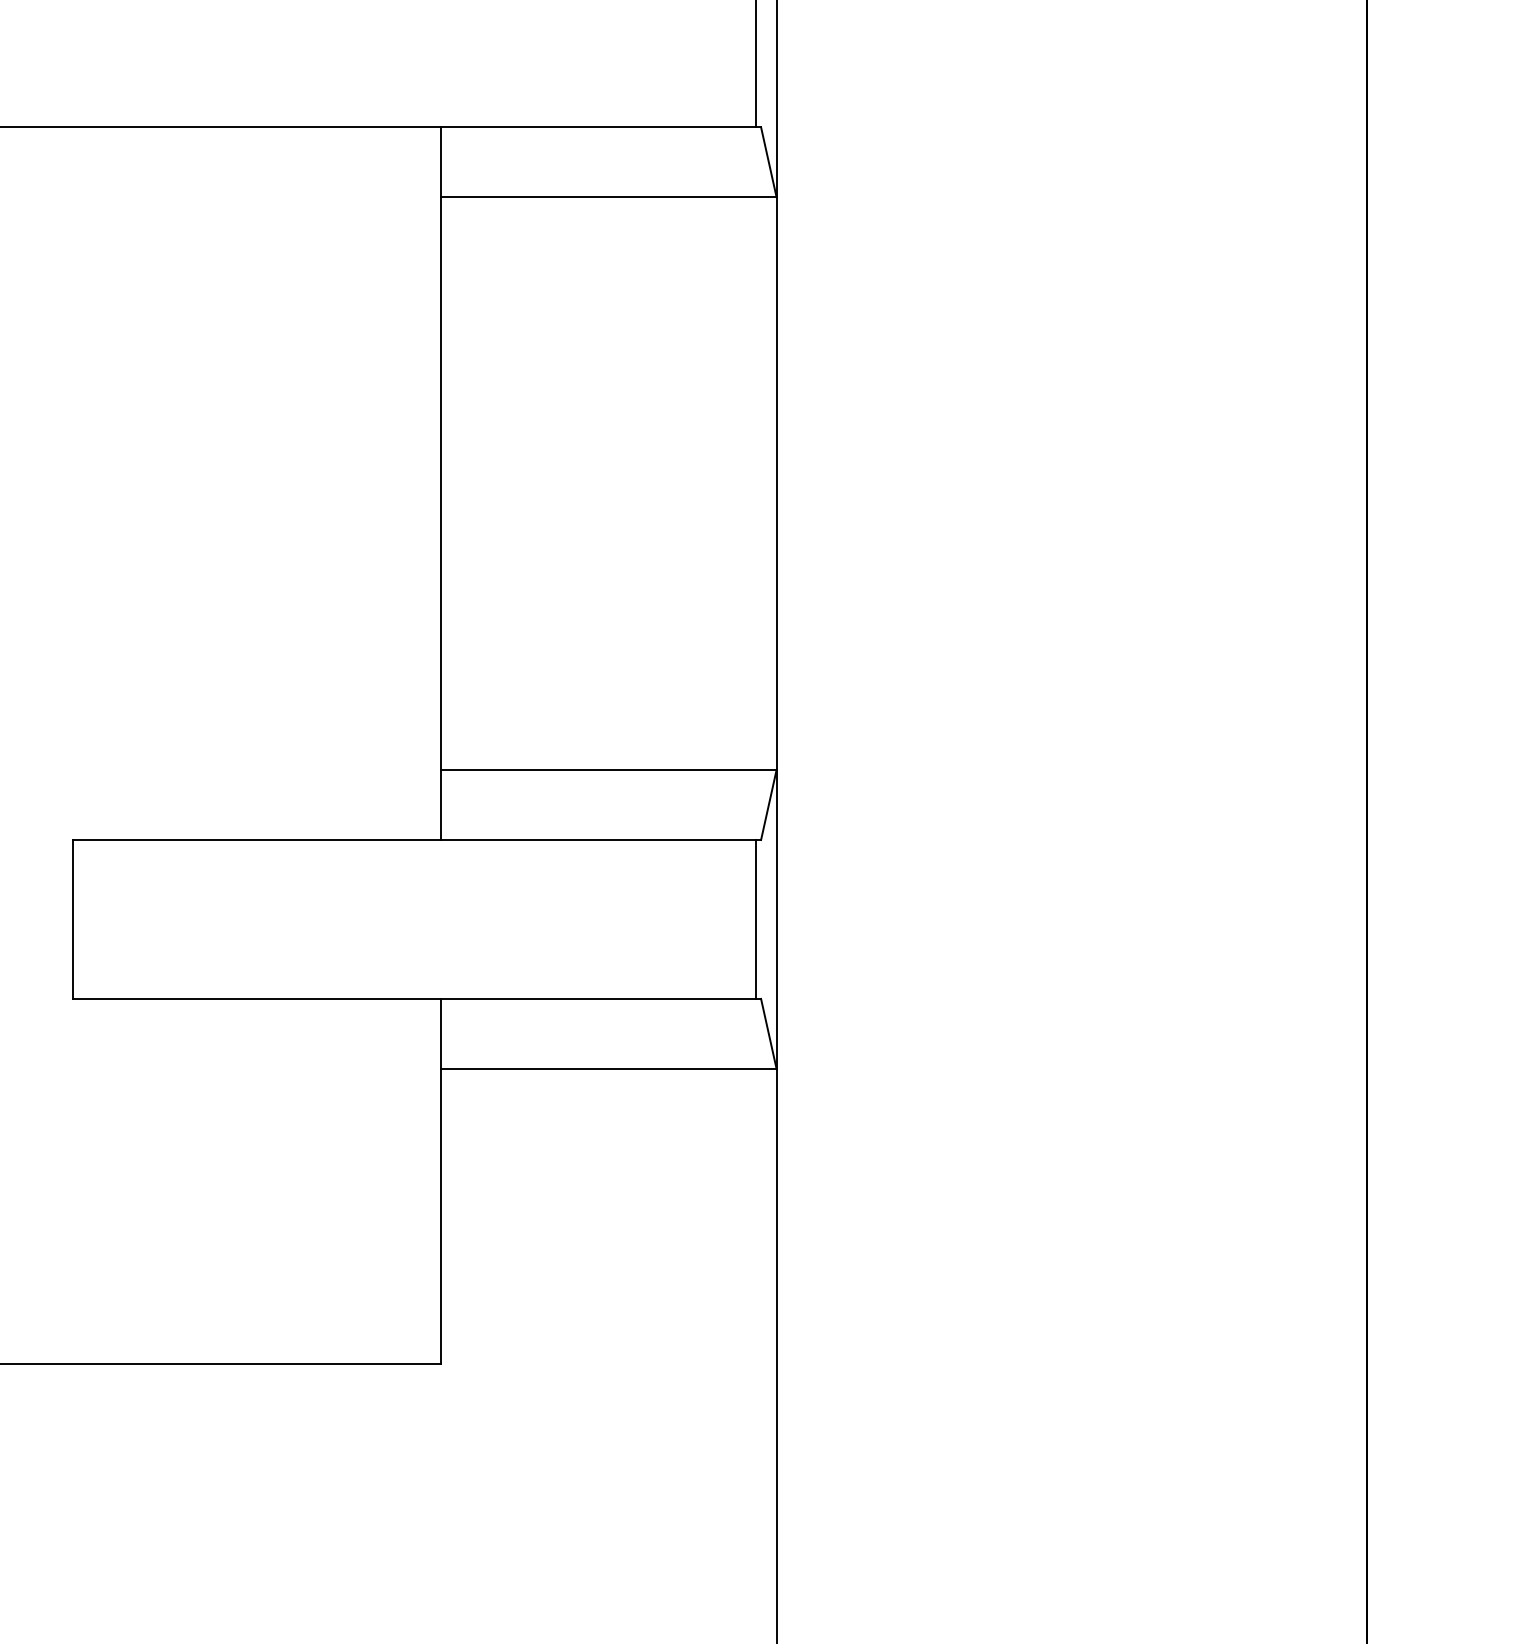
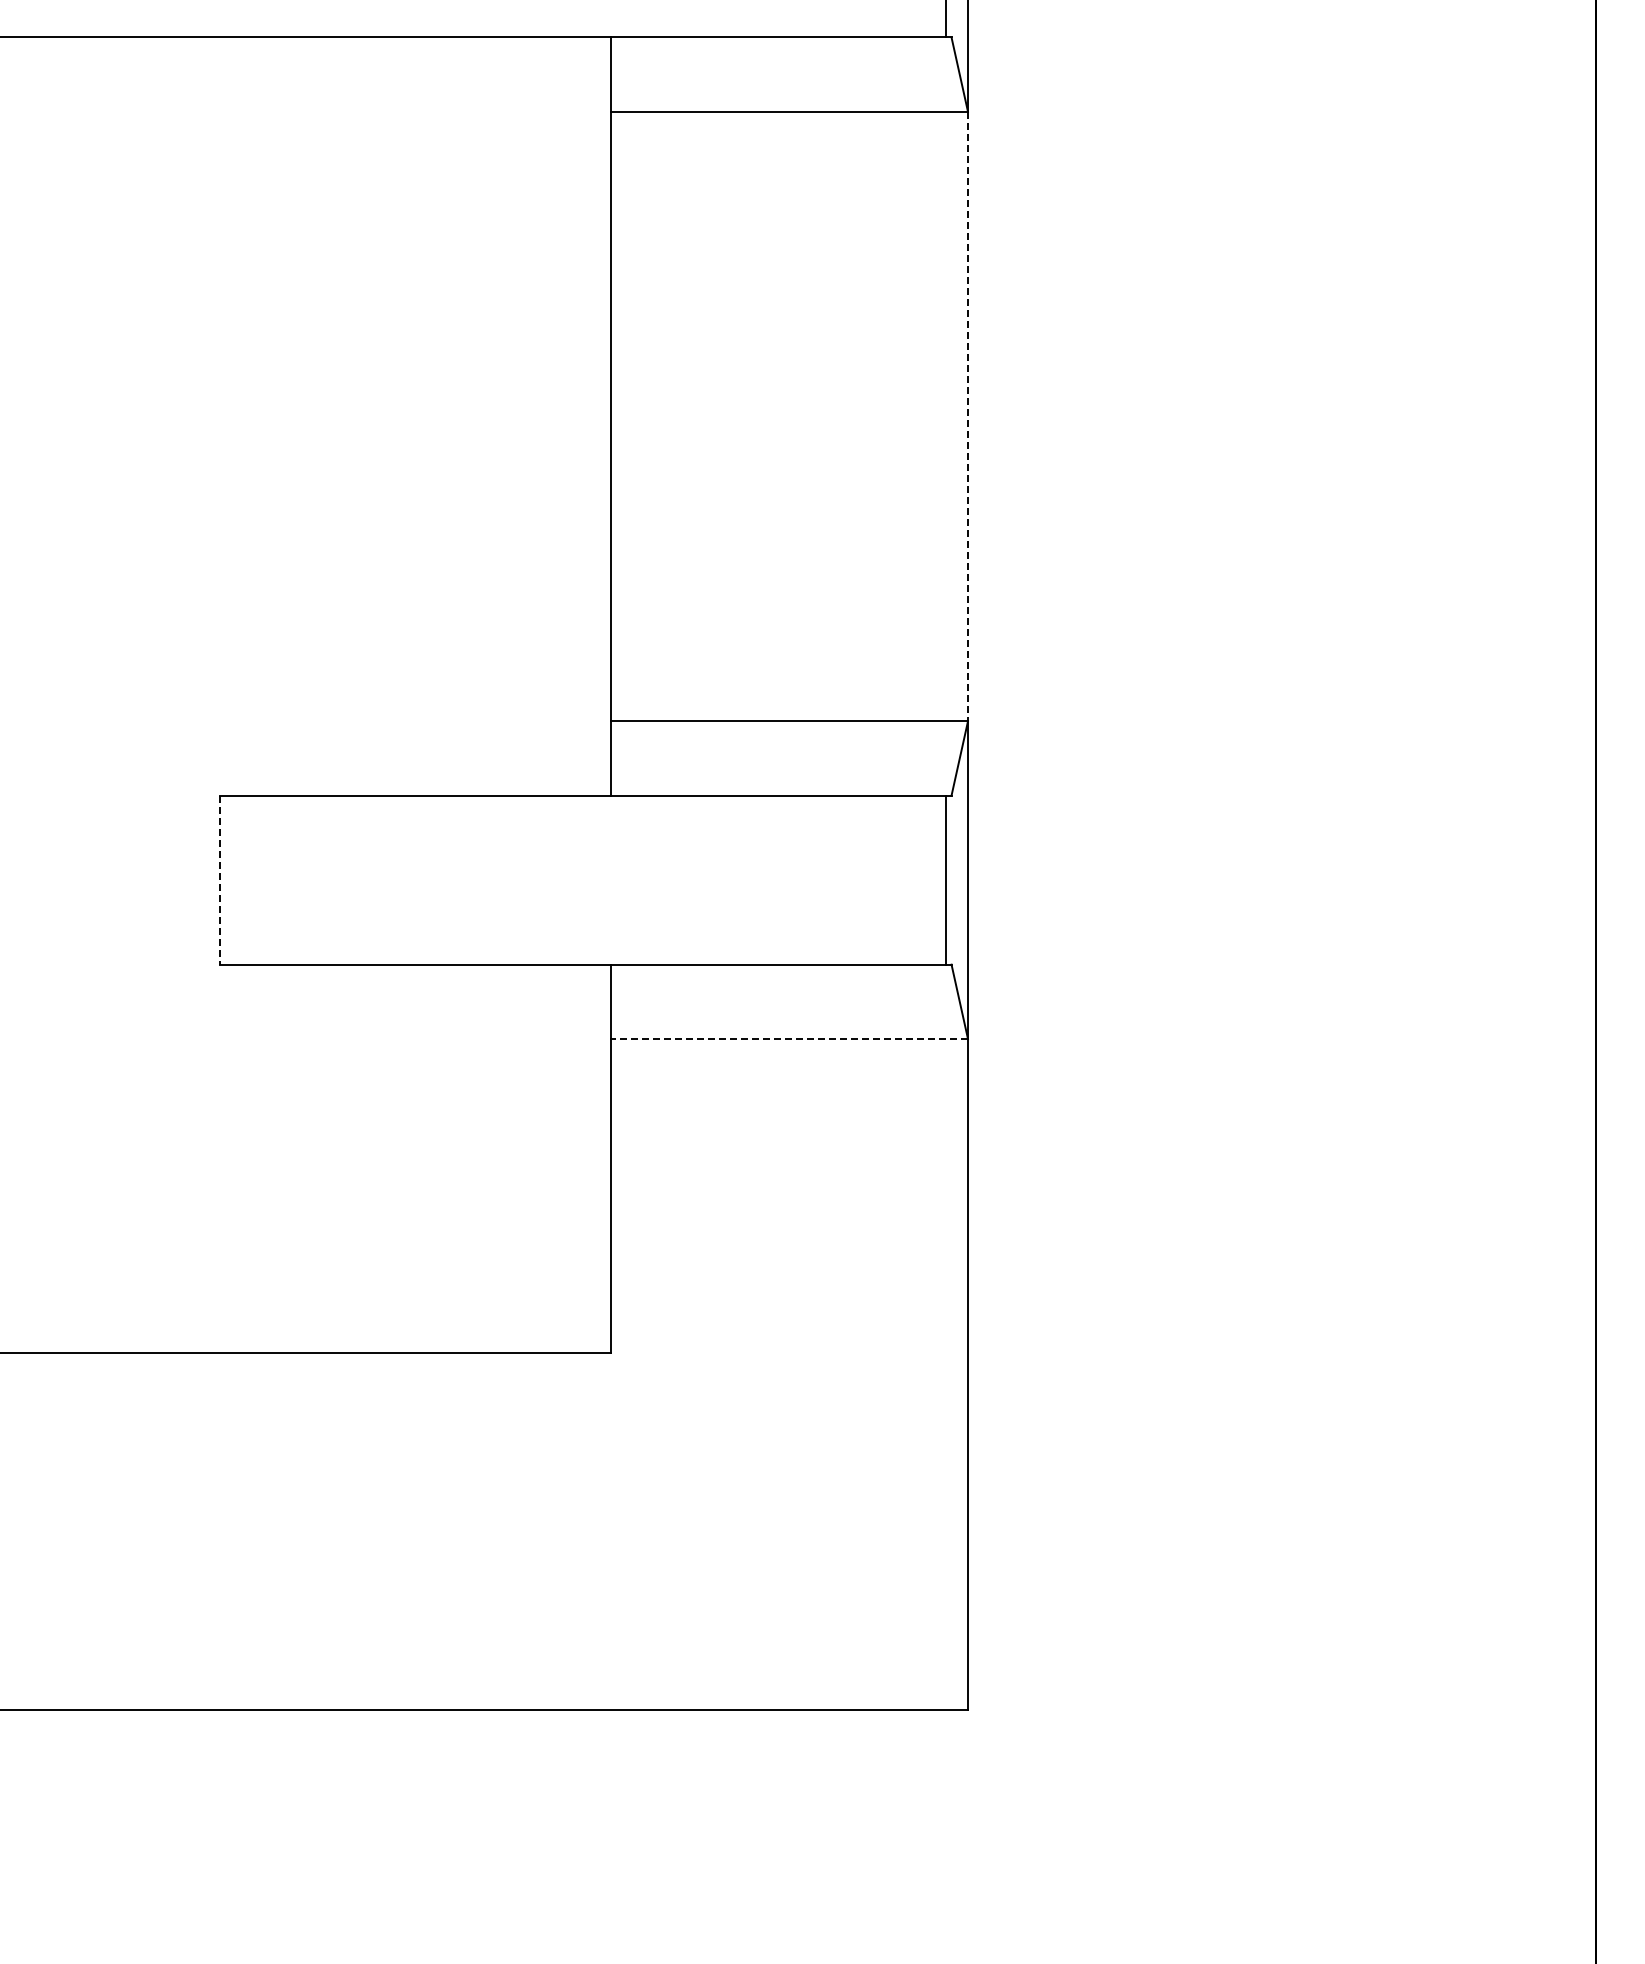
line: (776, 483) -> (967, 416), solid -> dashed
line: (73, 919) -> (220, 880), solid -> dashed
line: (608, 1068) -> (789, 1038), solid -> dashed

